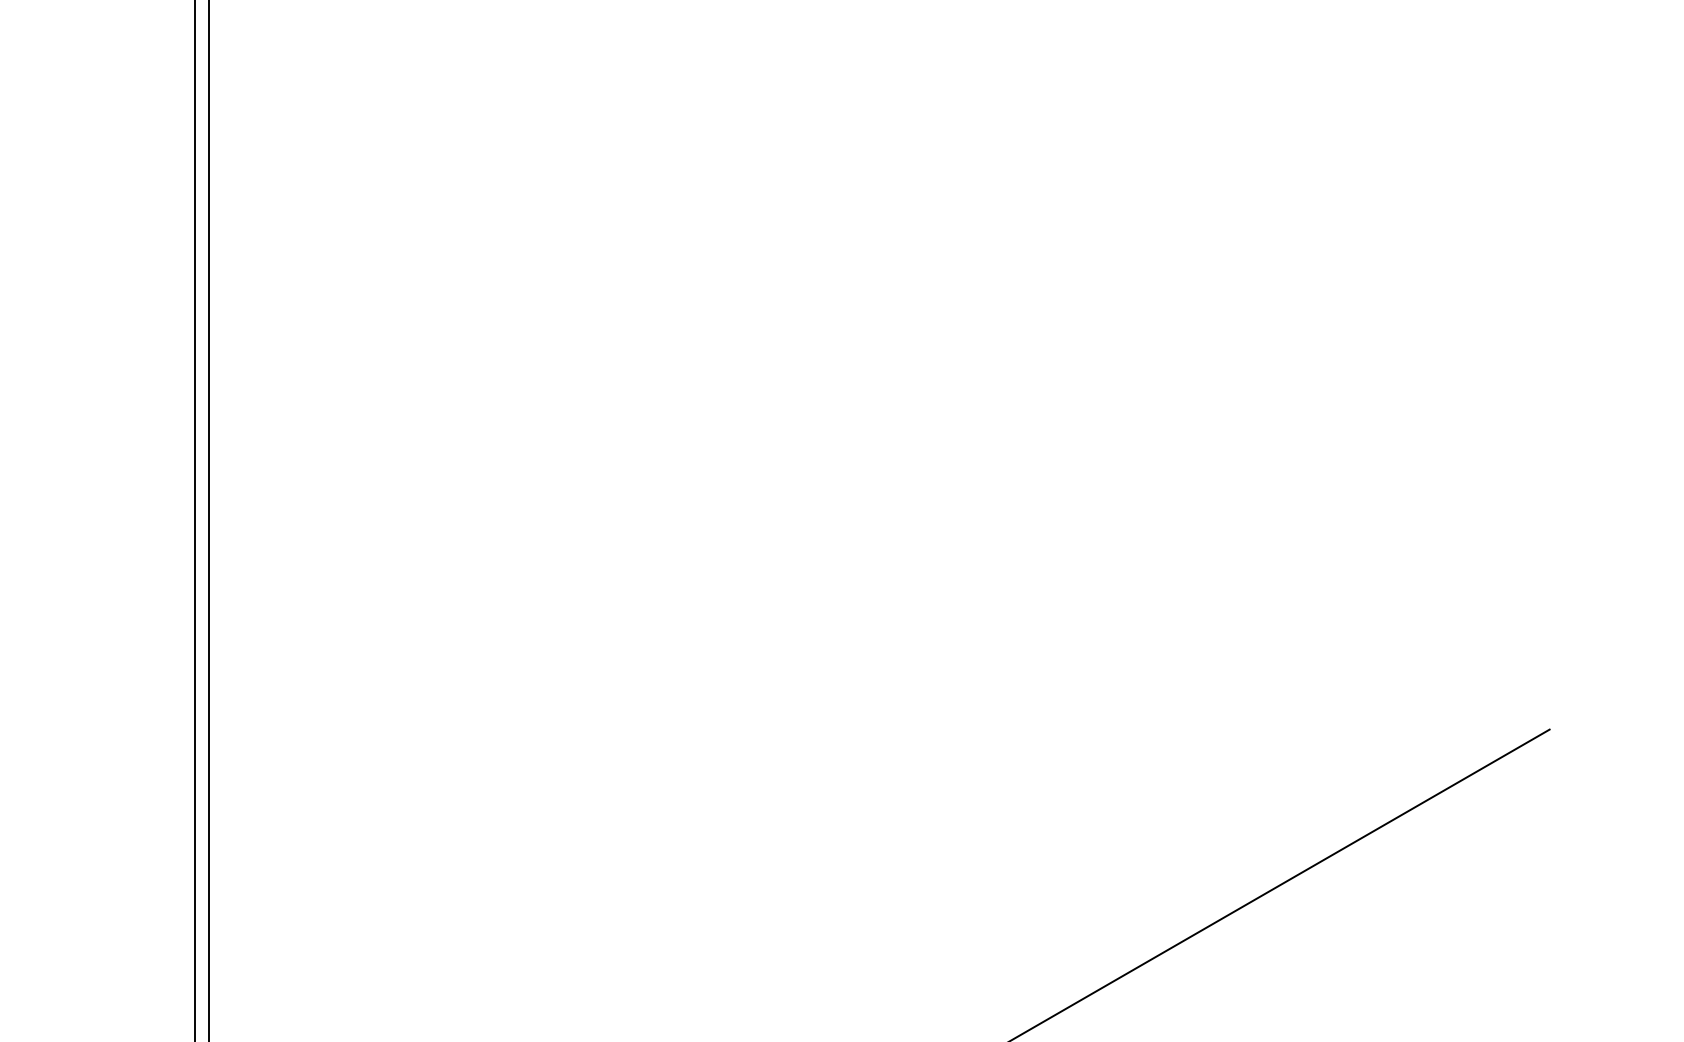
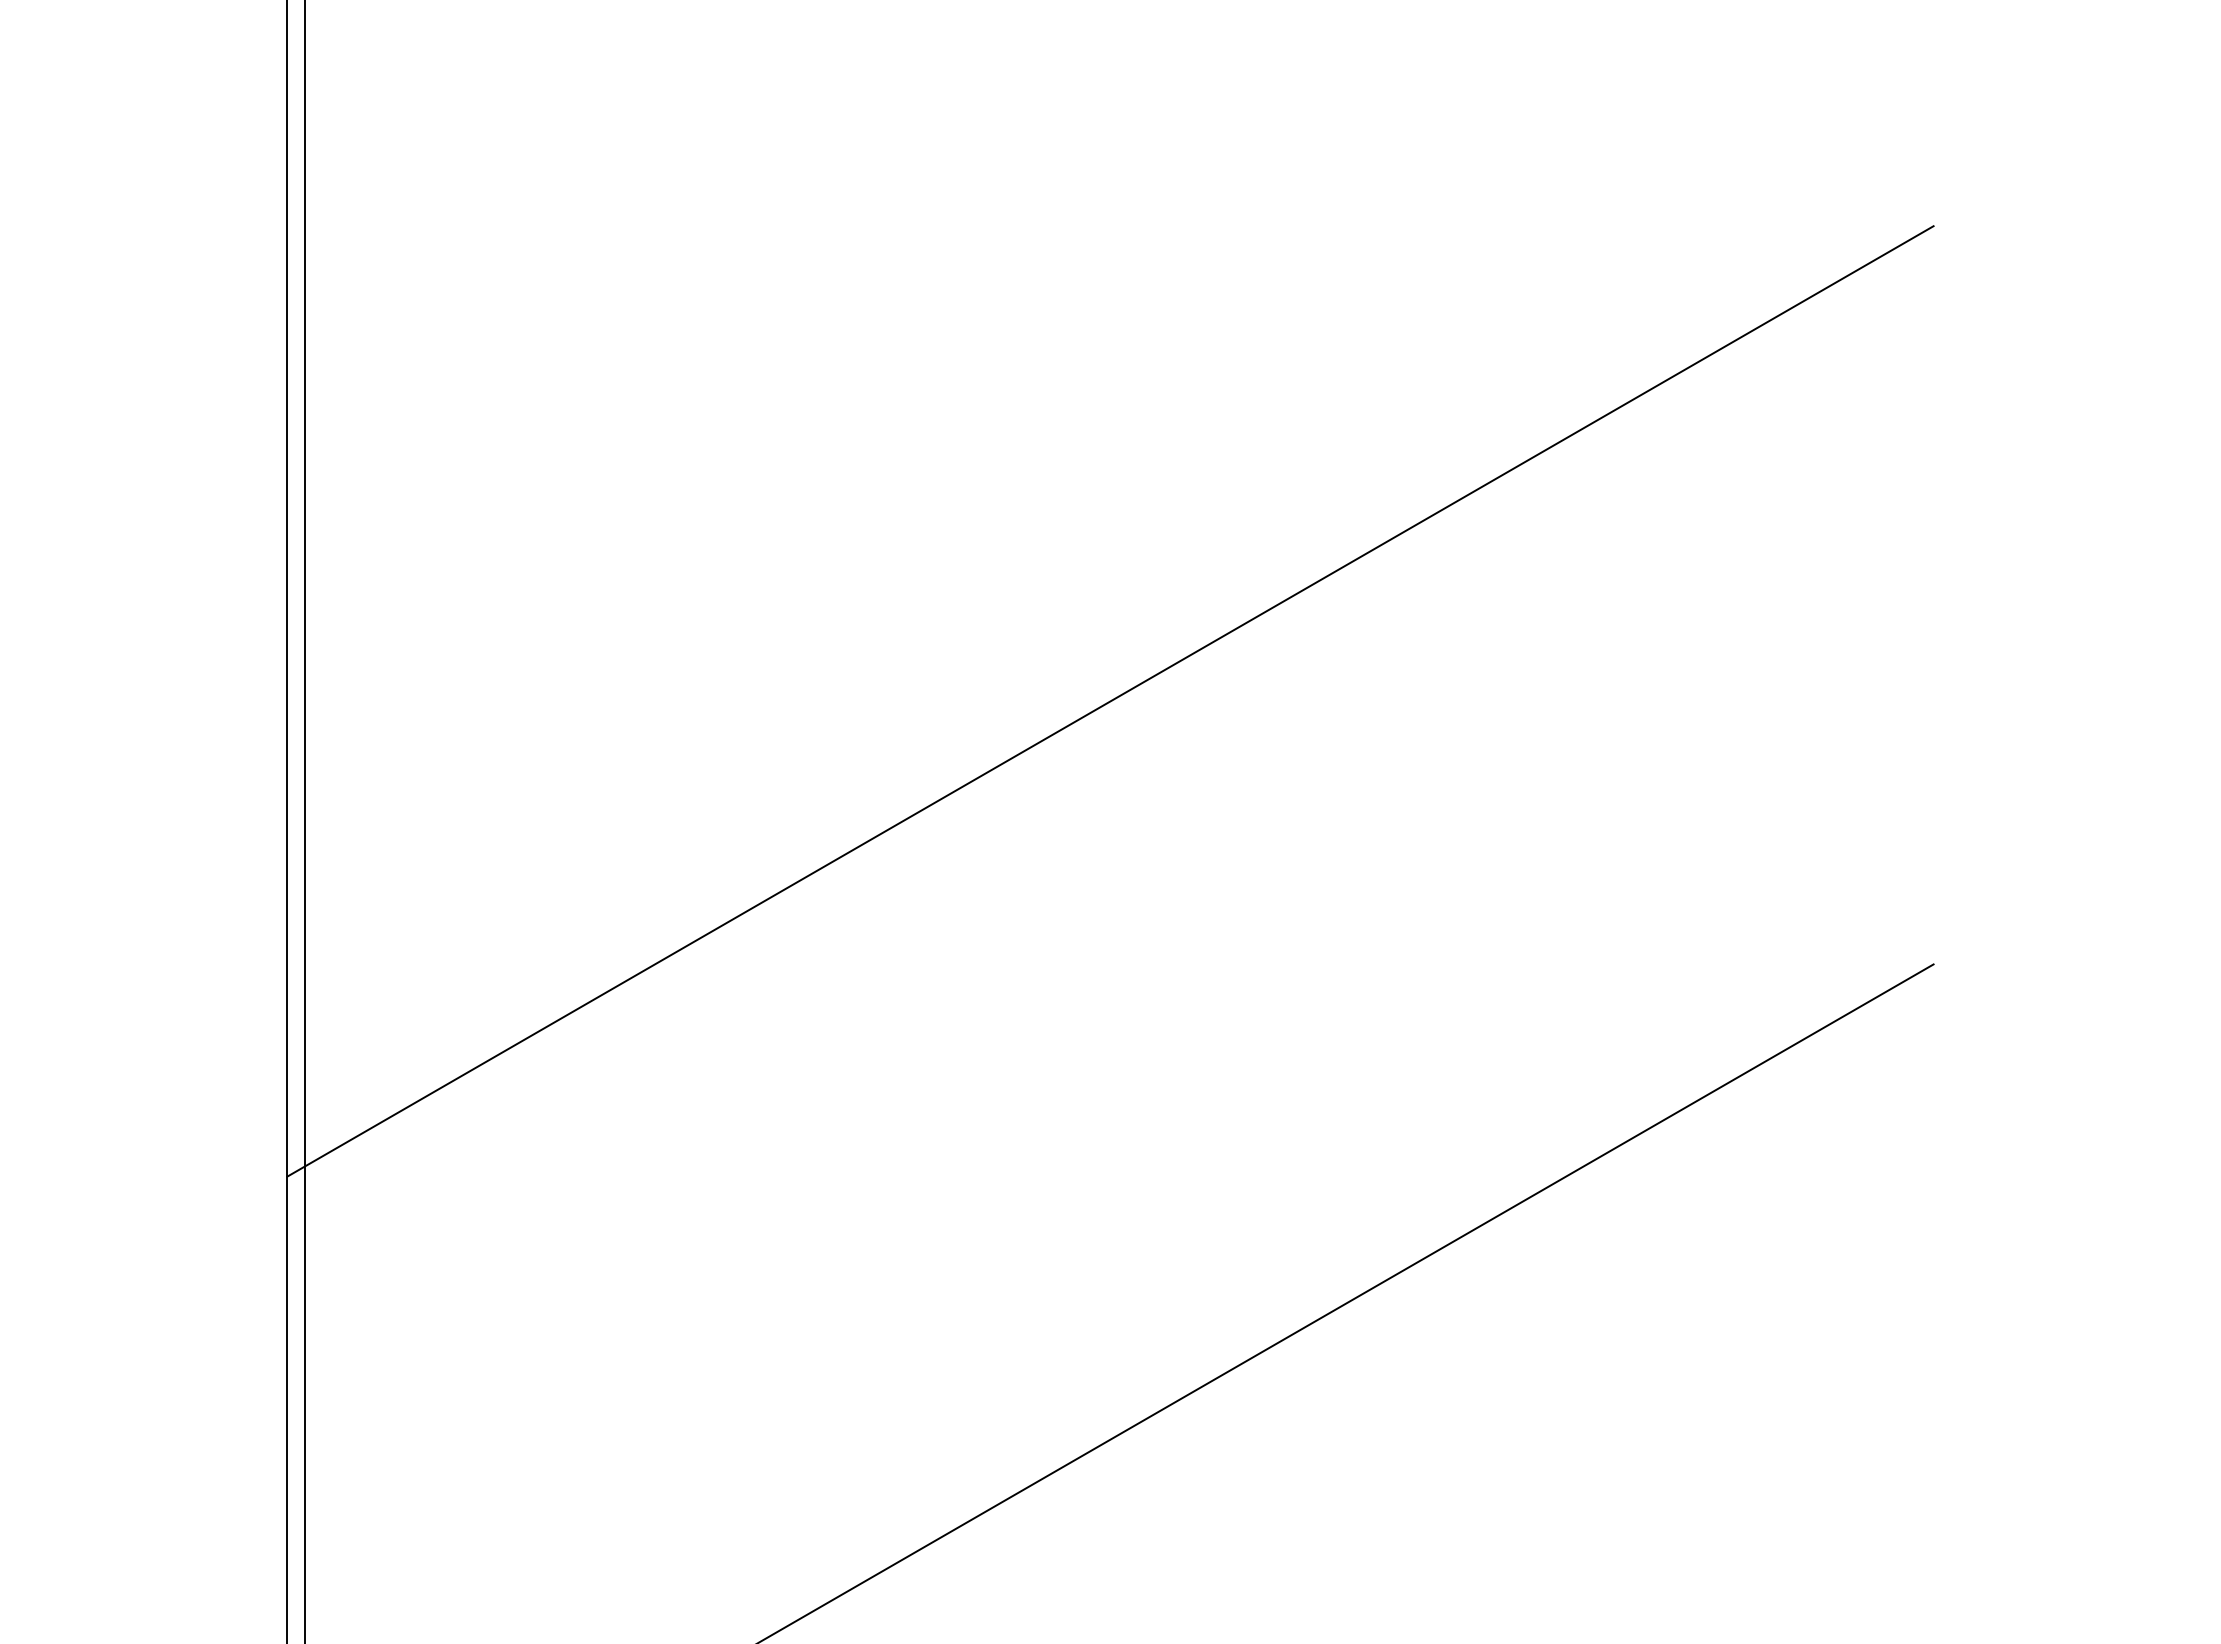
line: (872, 513) -> (1110, 701), added

